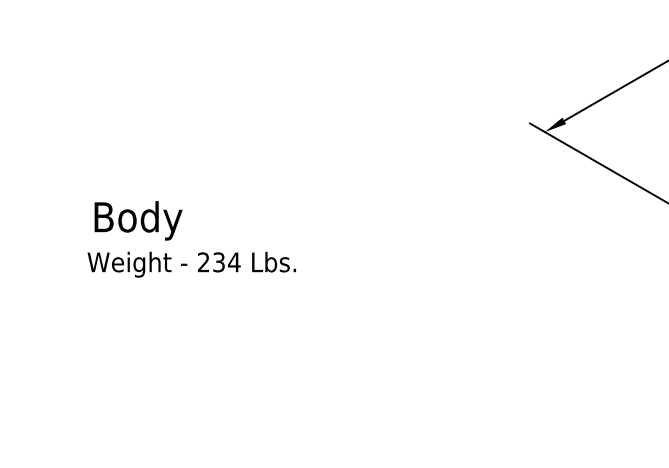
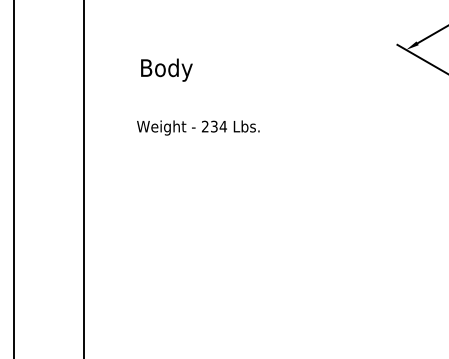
text: (137, 219) -> (166, 69), moved

